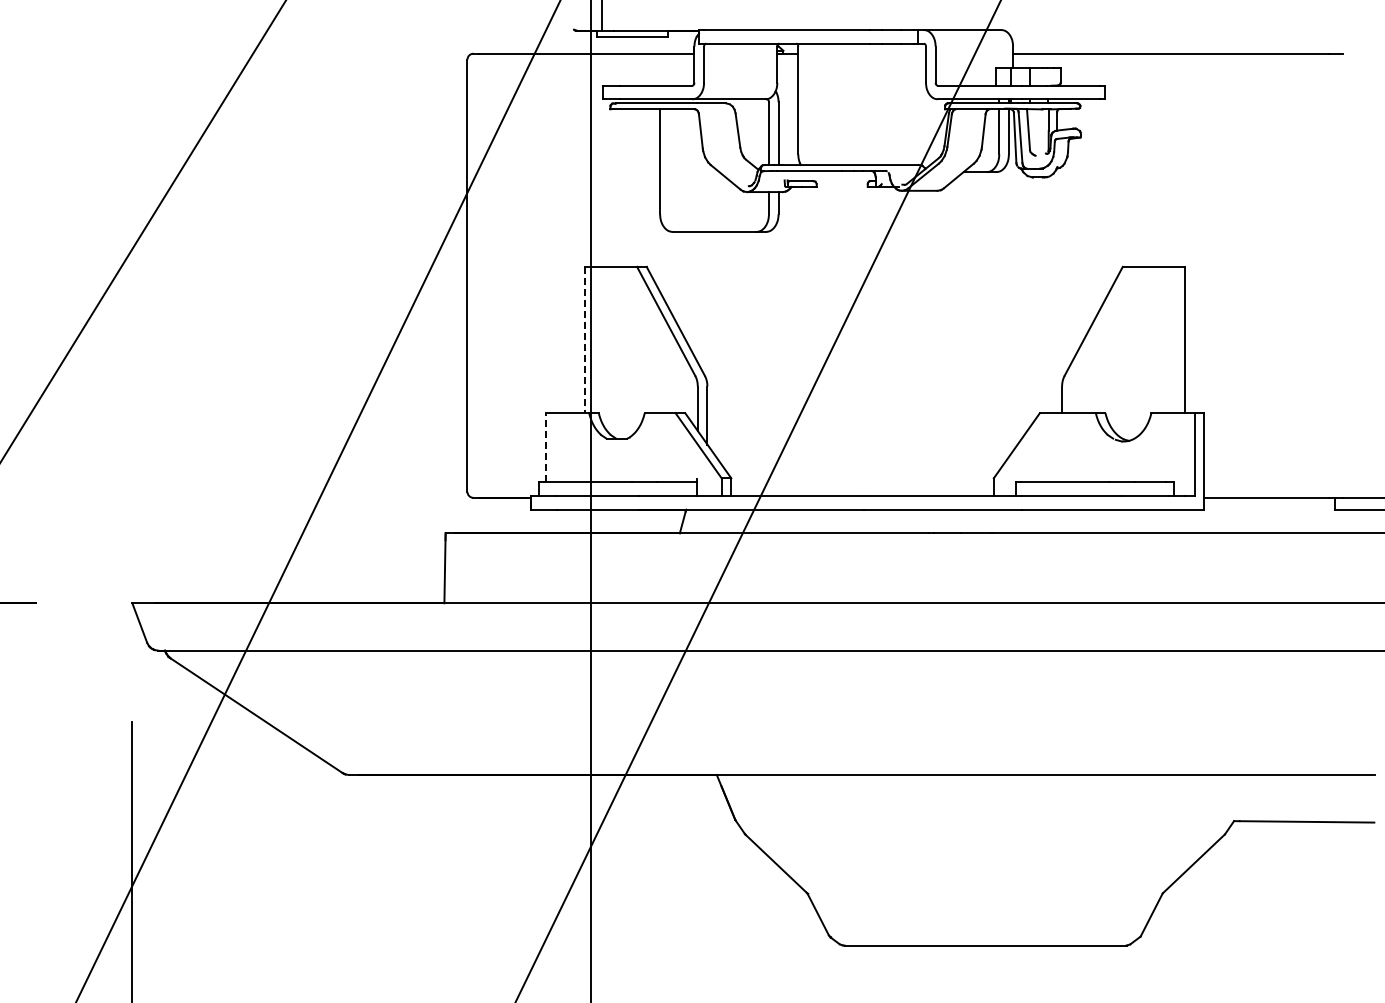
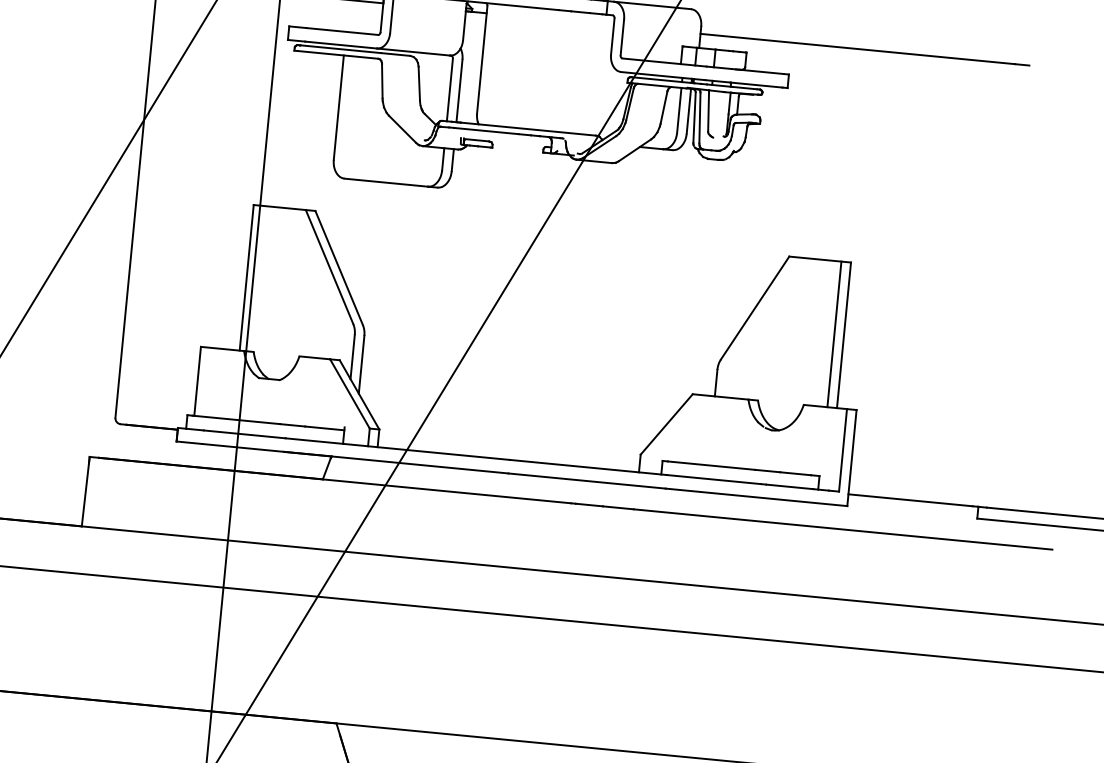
line: (1175, 339) -> (834, 333), added
line: (584, 340) -> (246, 278), dashed -> solid
line: (545, 447) -> (197, 381), dashed -> solid

